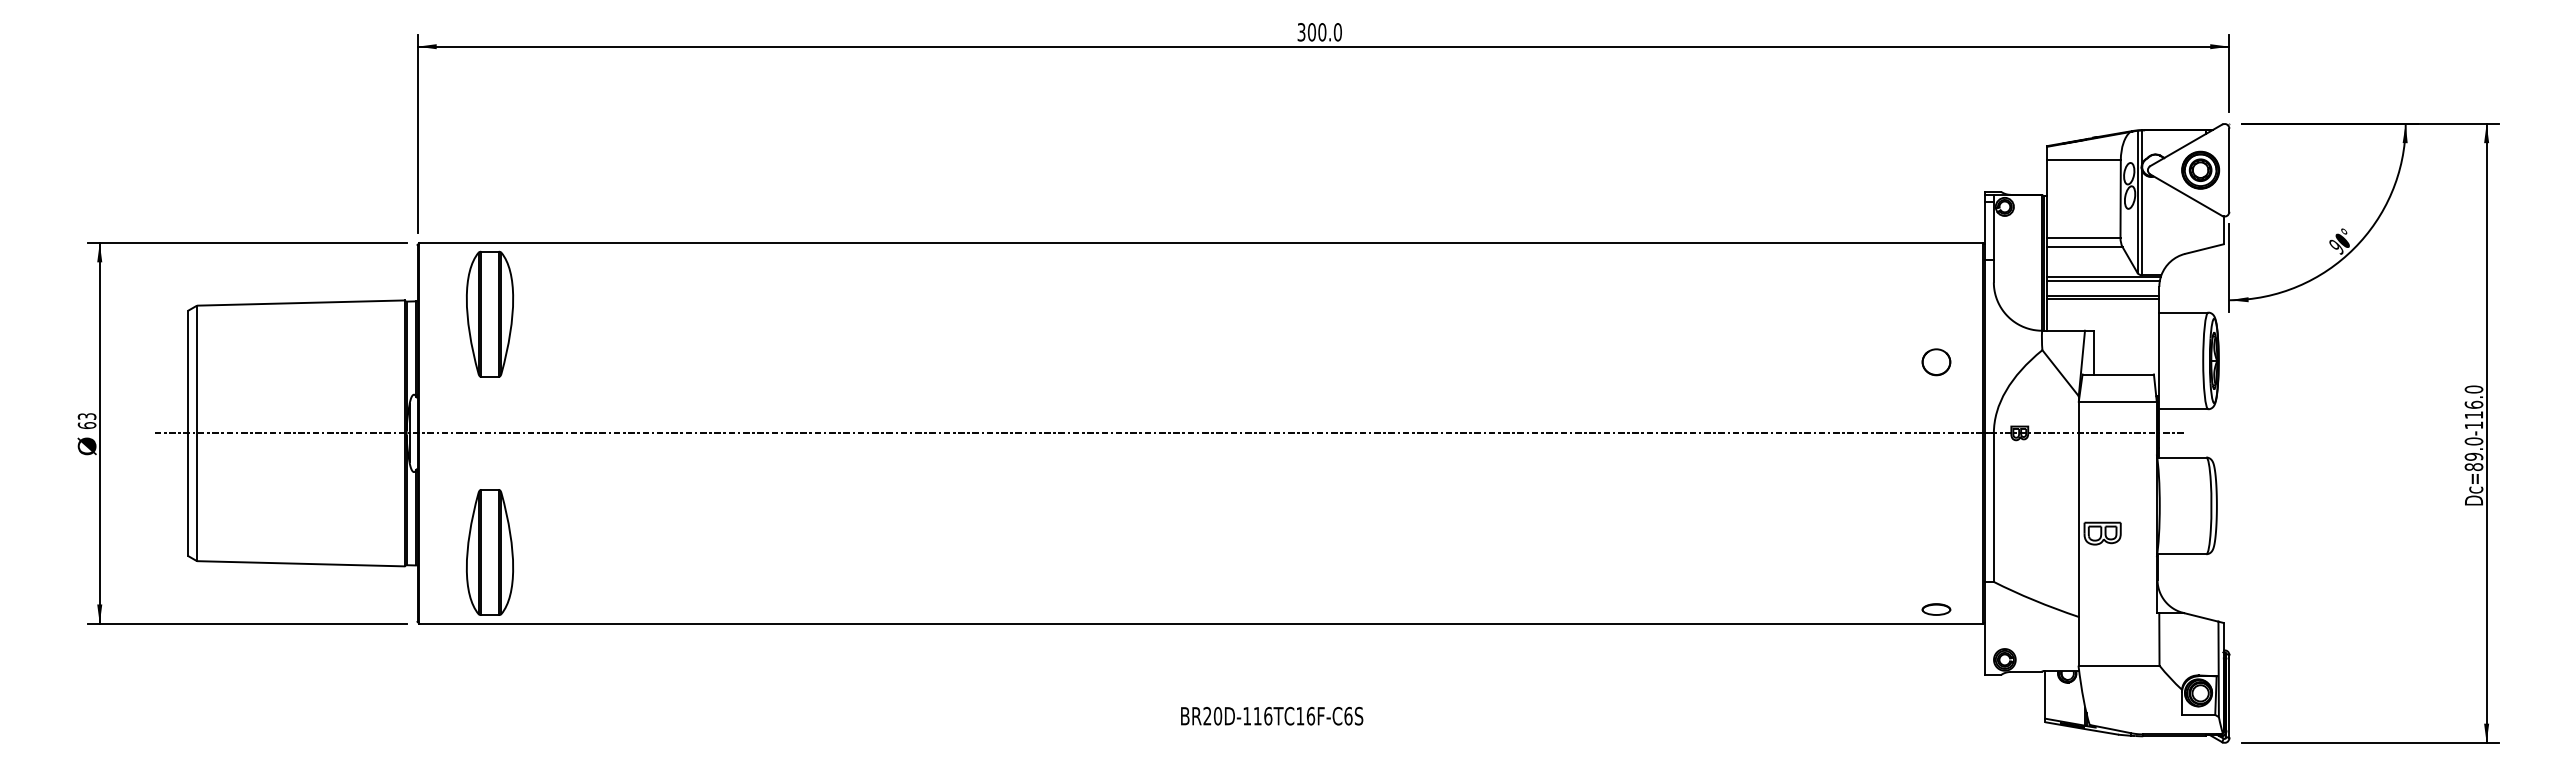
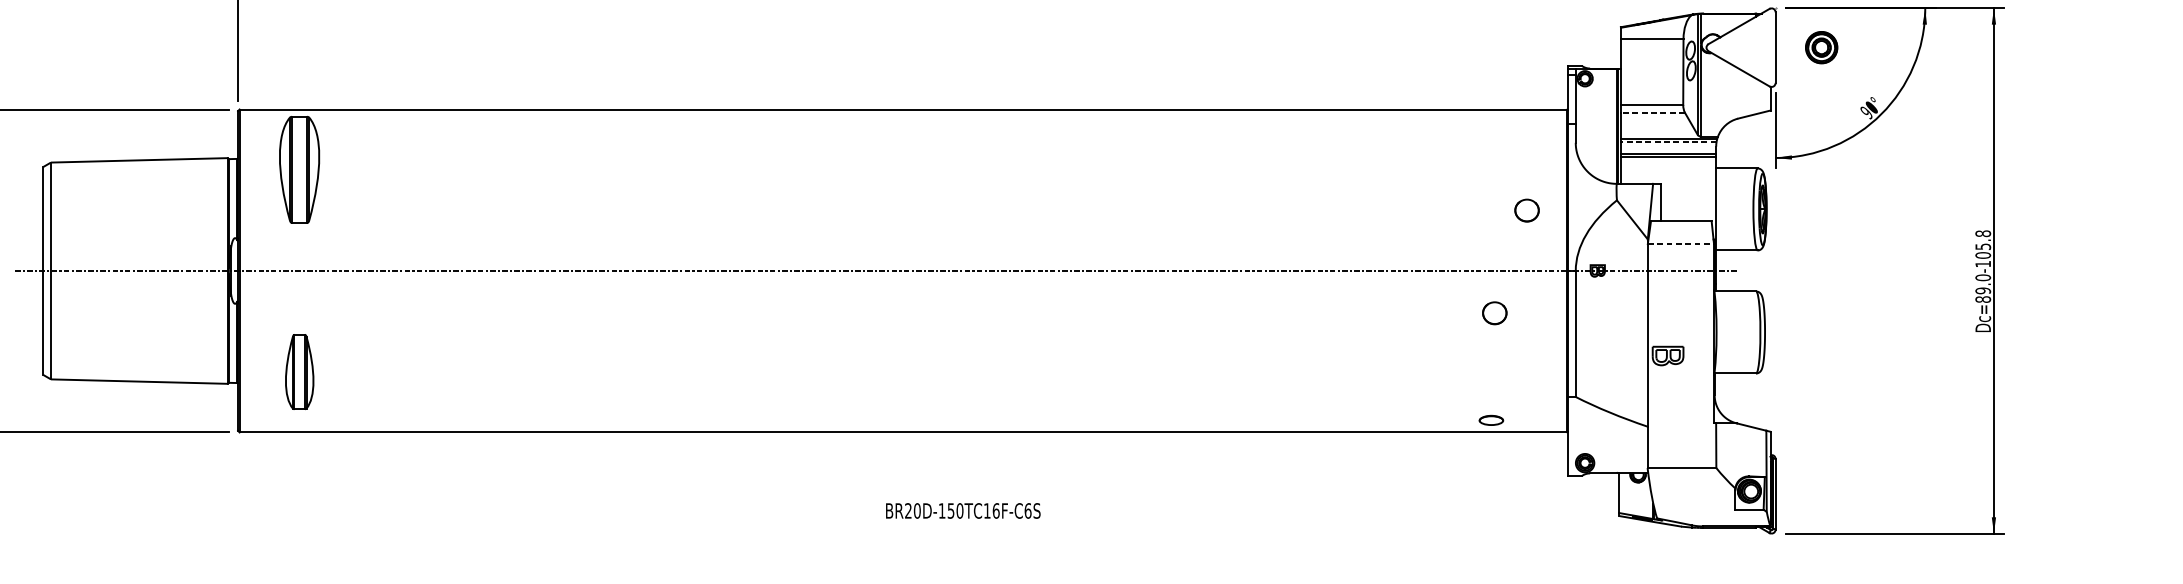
part: (2200, 169) -> (1821, 47), moved
line: (2084, 247) -> (1652, 113), solid -> dashed
line: (2102, 281) -> (1667, 142), solid -> dashed
line: (2118, 401) -> (1681, 243), solid -> dashed
text: (2473, 402) -> (1982, 244), Dc=89.0-116.0 -> Dc=89.0-105.8
part: (1898, 483) -> (1494, 313), added
part: (490, 552) -> (300, 372), size x0.7
part: (1936, 609) -> (1491, 420), moved
text: (1262, 715) -> (955, 510), BR20D-116TC16F-C6S -> BR20D-150TC16F-C6S

